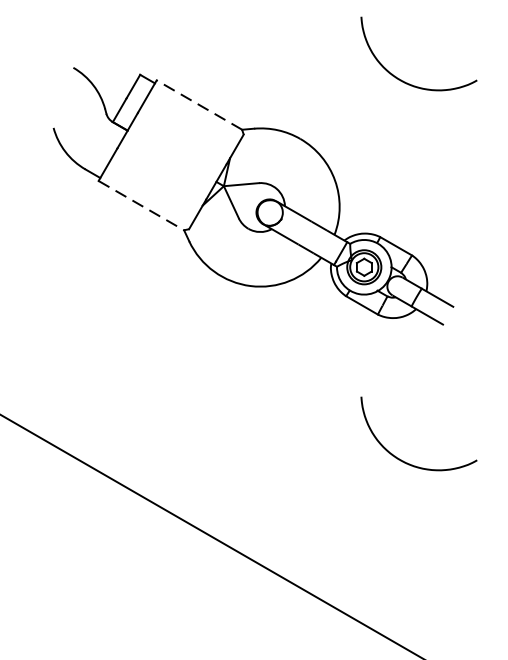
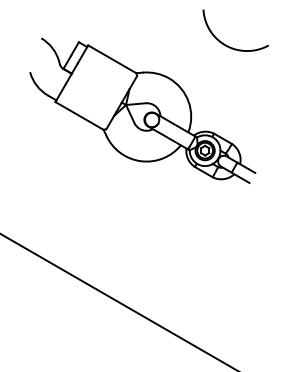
line: (199, 105) -> (112, 59), dashed -> solid
line: (141, 204) -> (79, 115), dashed -> solid
curve: (405, 460) -> (228, 259), removed

